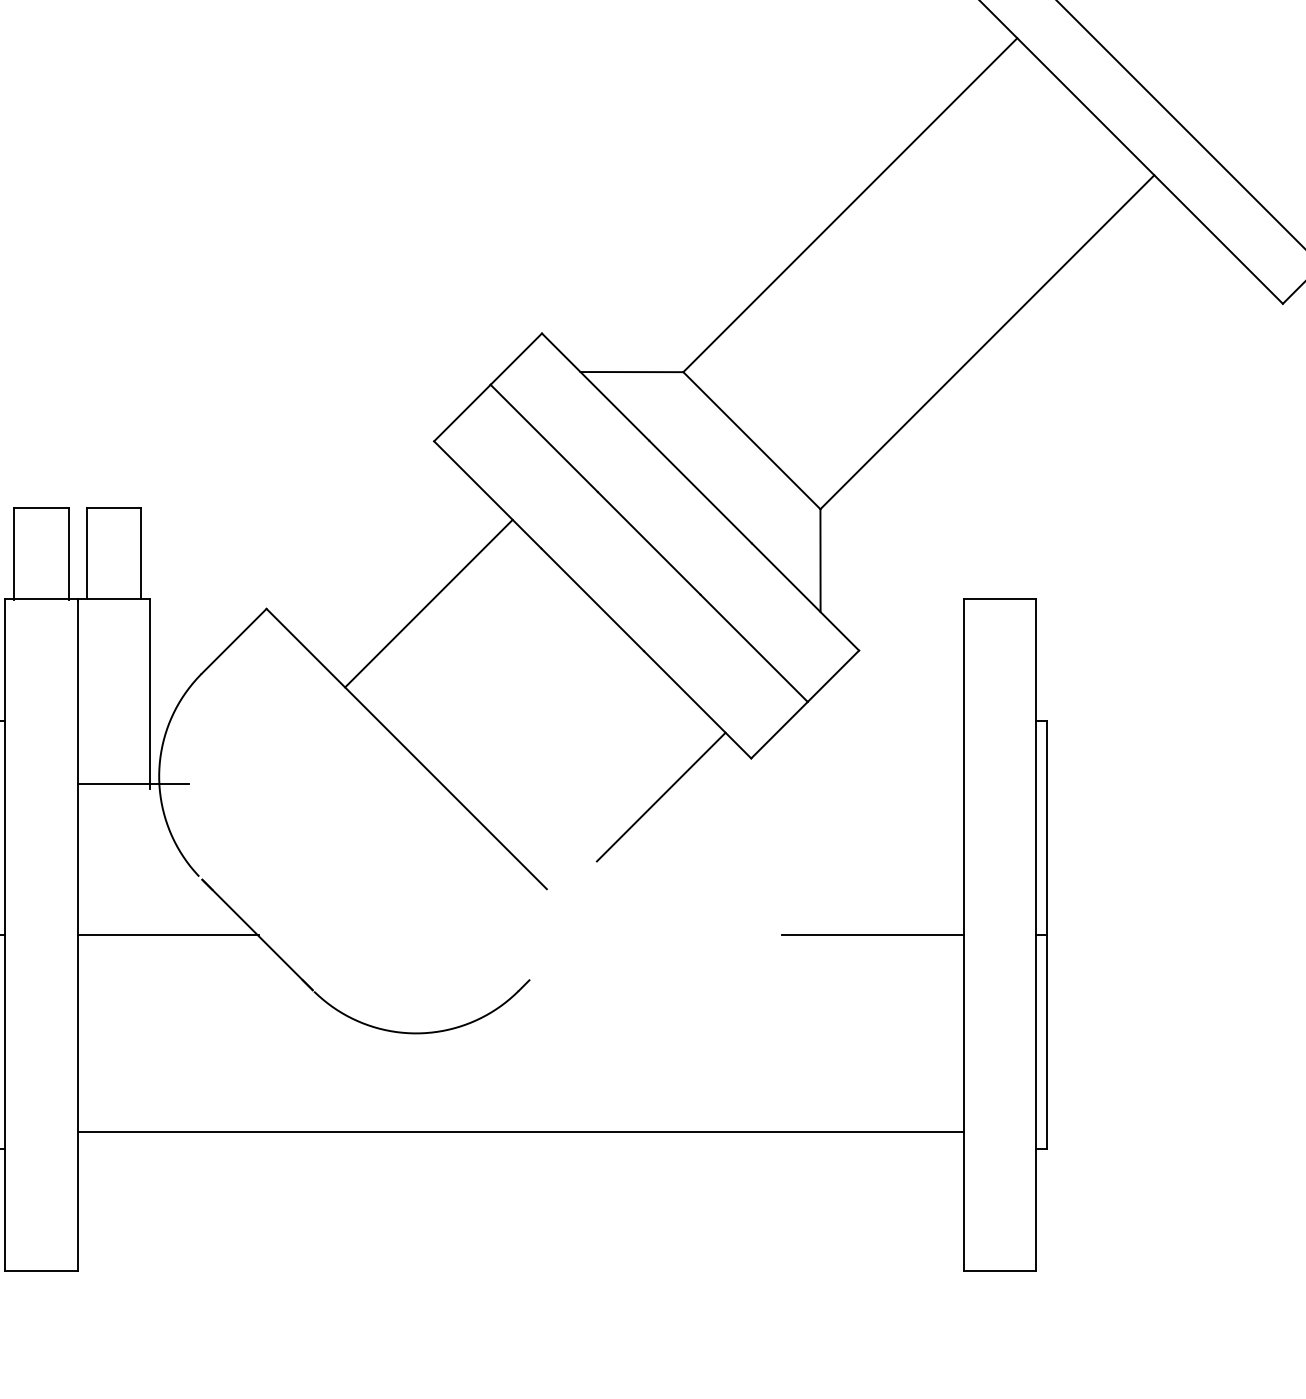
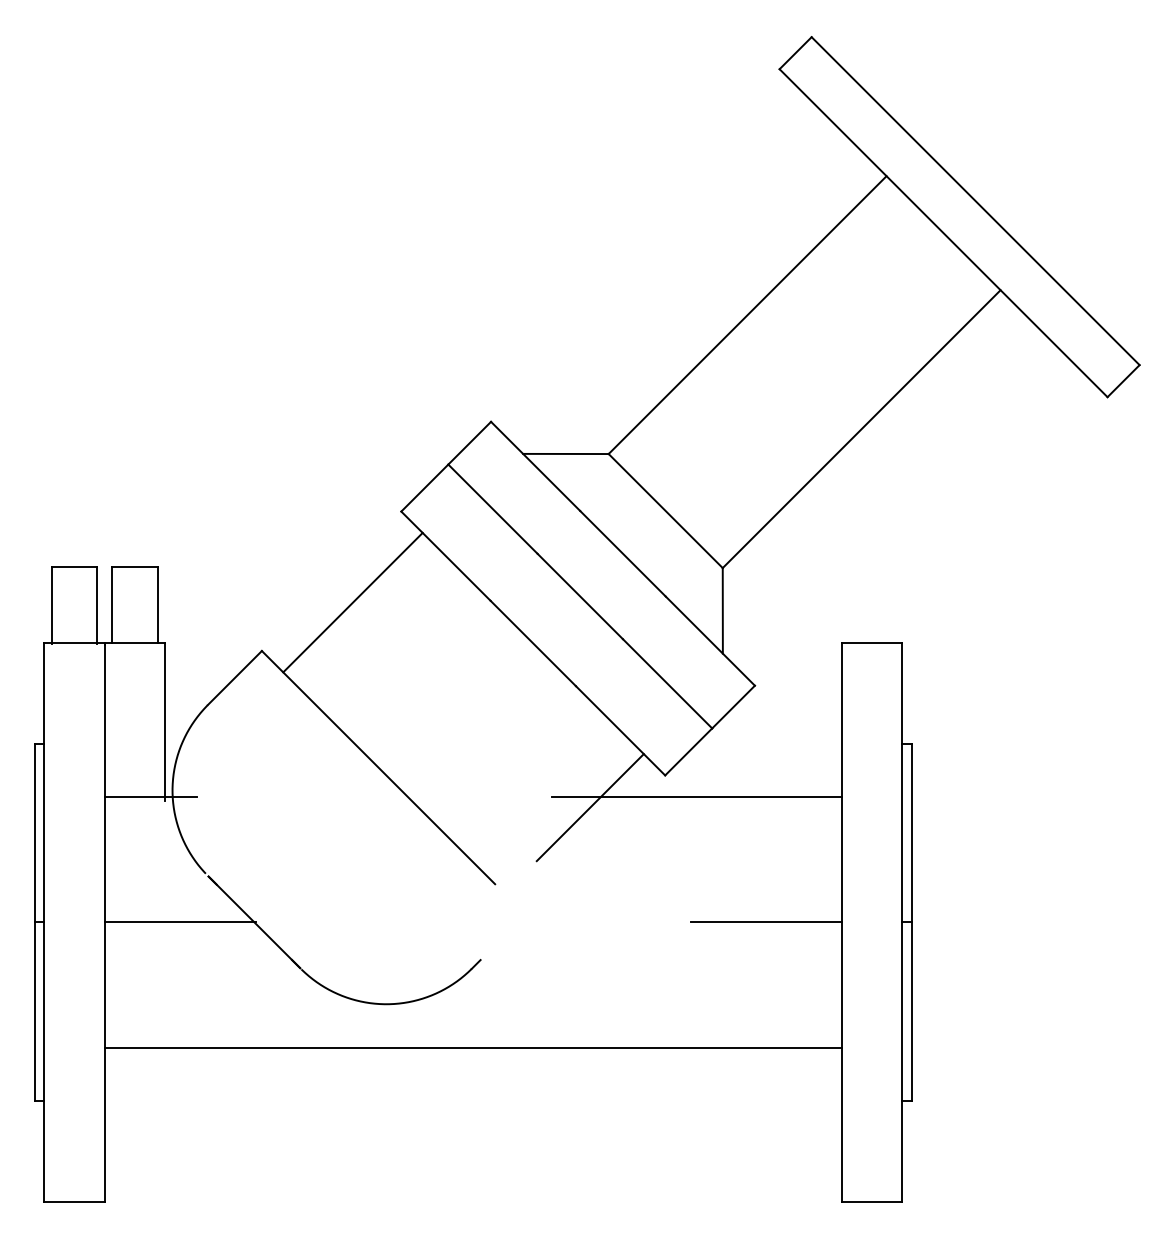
line: (428, 603) -> (352, 602), moved
line: (790, 783) -> (697, 796), added
line: (520, 1131) -> (473, 1047), moved

